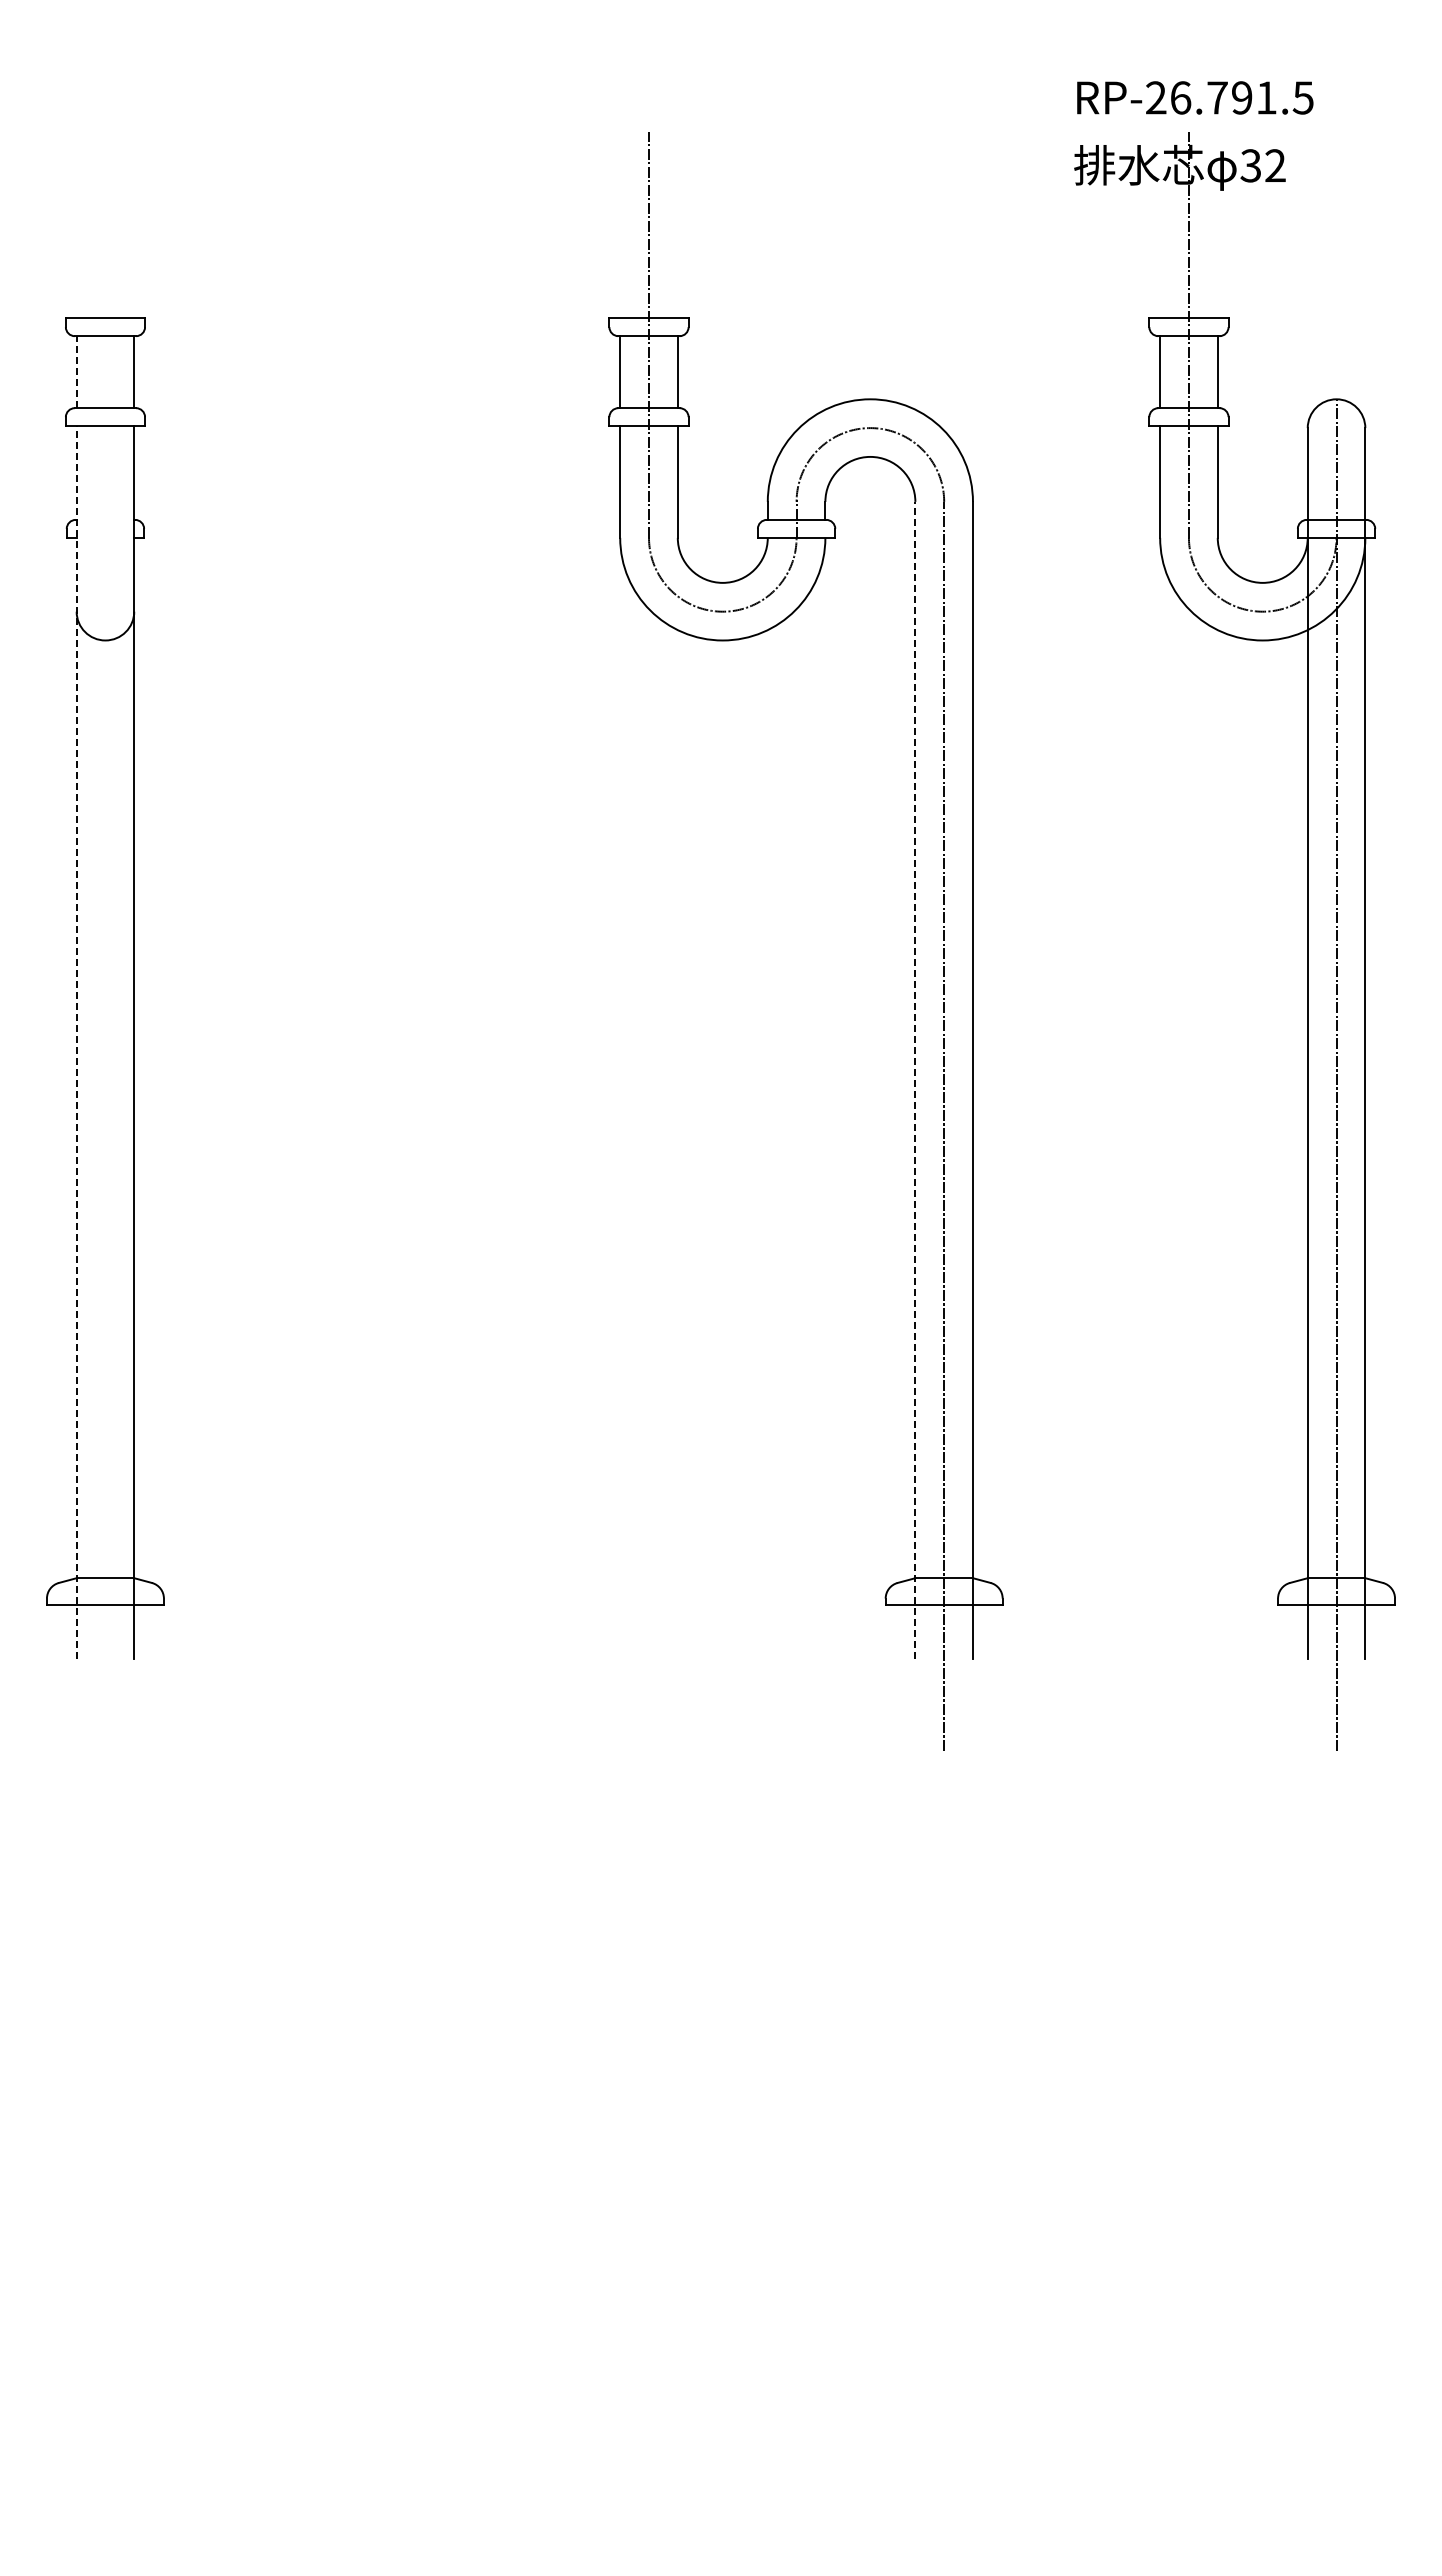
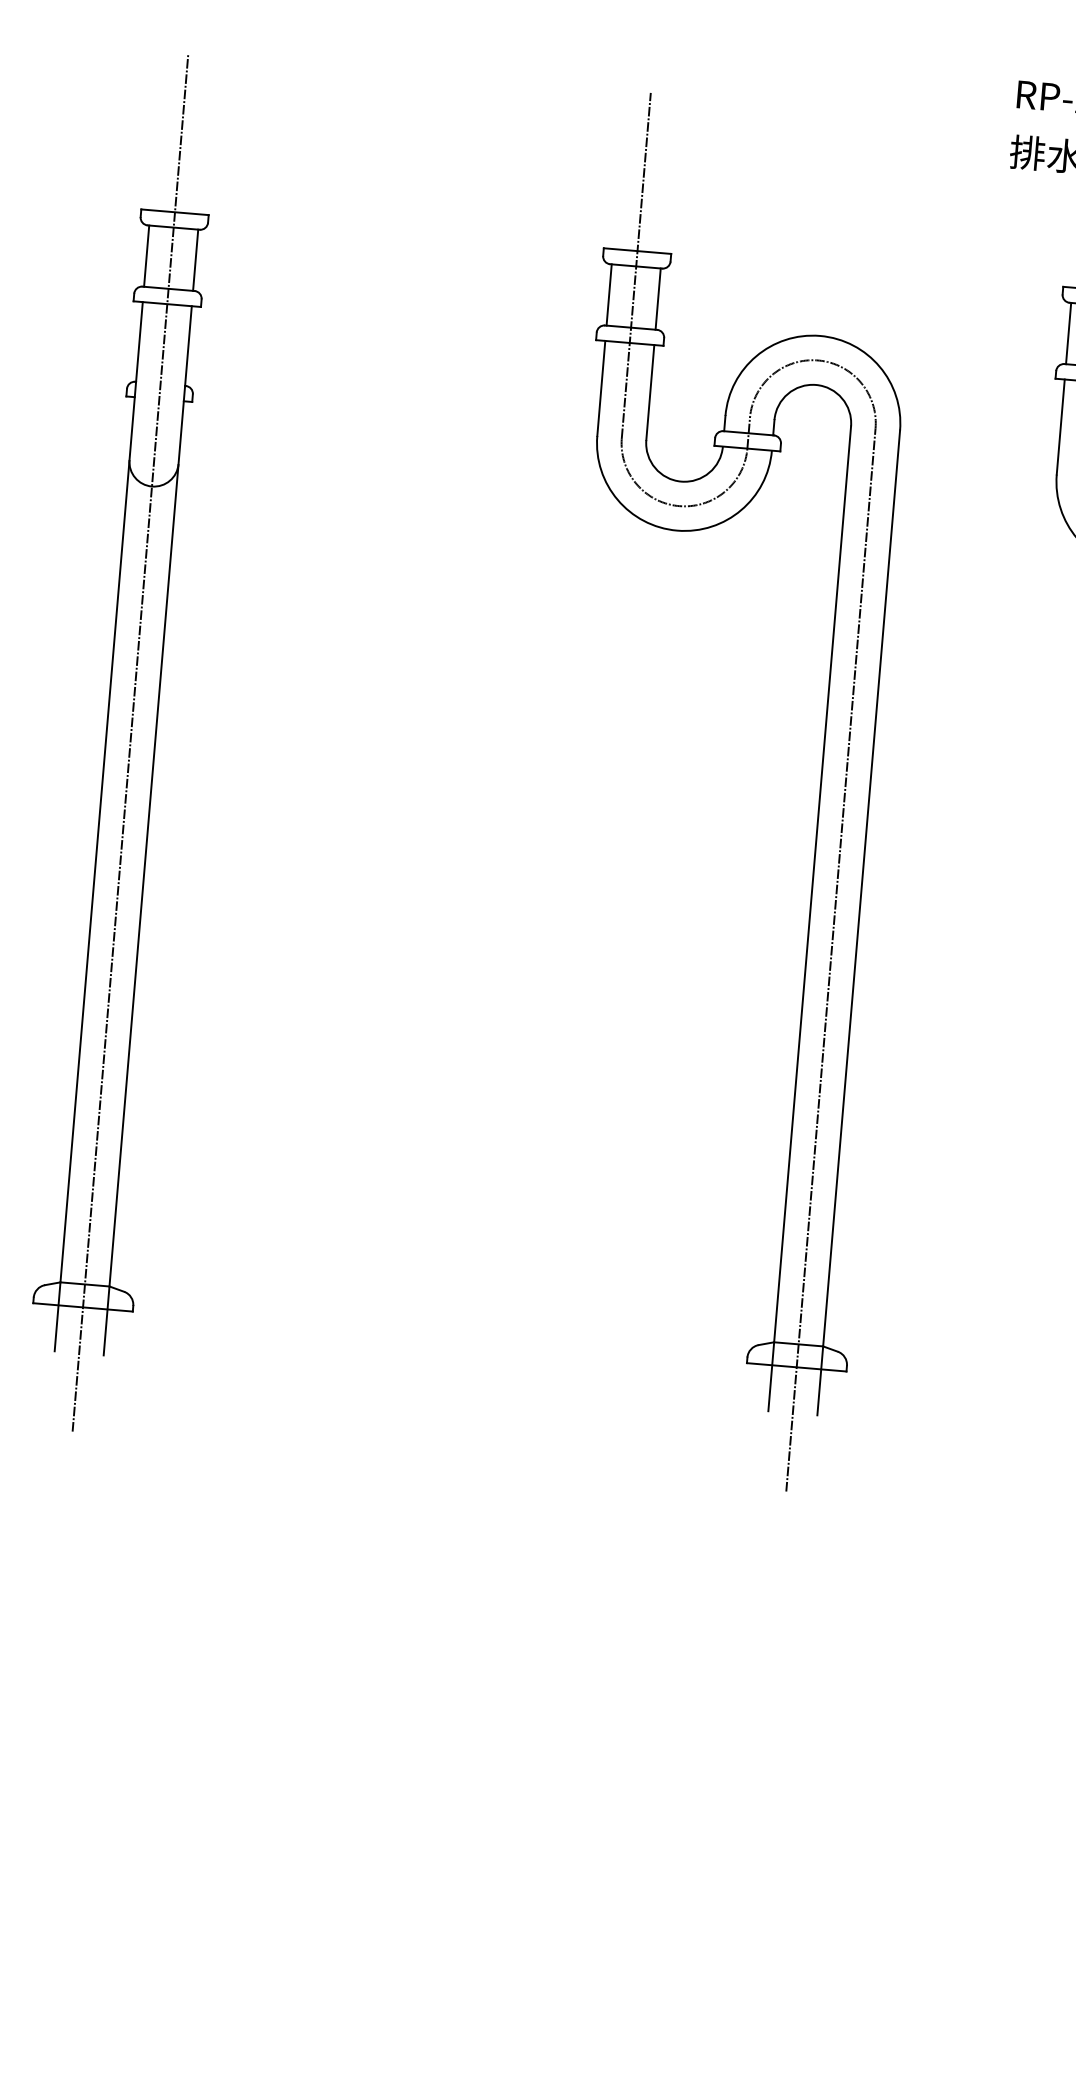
line: (76, 372) -> (146, 256), dashed -> solid
line: (105, 941) -> (130, 742), added
line: (76, 1042) -> (98, 826), dashed -> solid
line: (915, 1080) -> (809, 918), dashed -> solid

